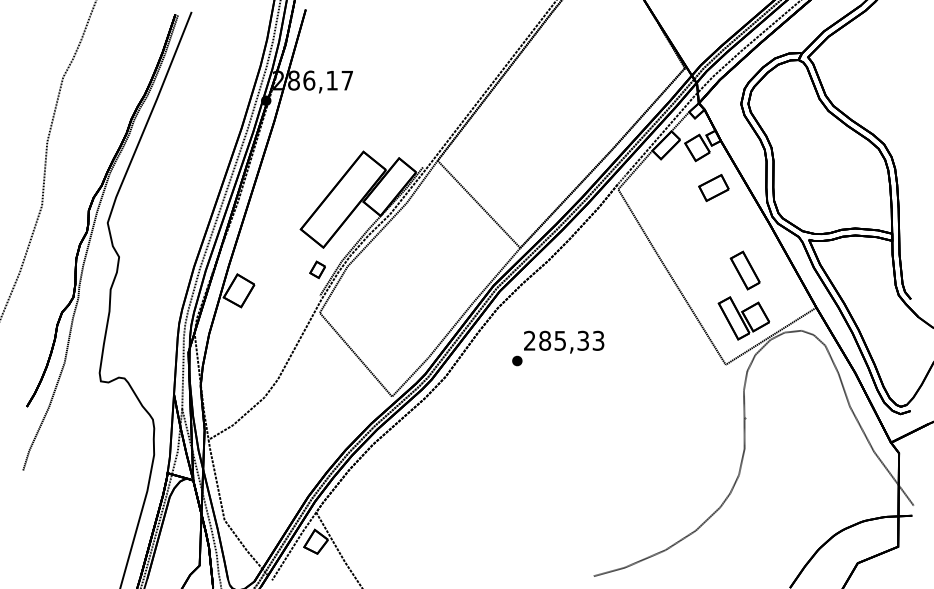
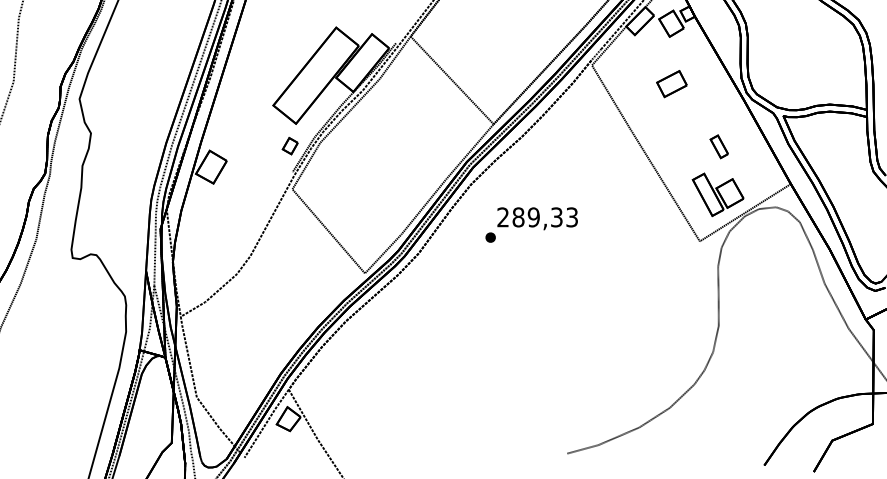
part: (713, 188) -> (671, 84), moved
part: (744, 270) -> (718, 146), size x0.6
text: (560, 340) -> (533, 217), 285,33 -> 289,33

